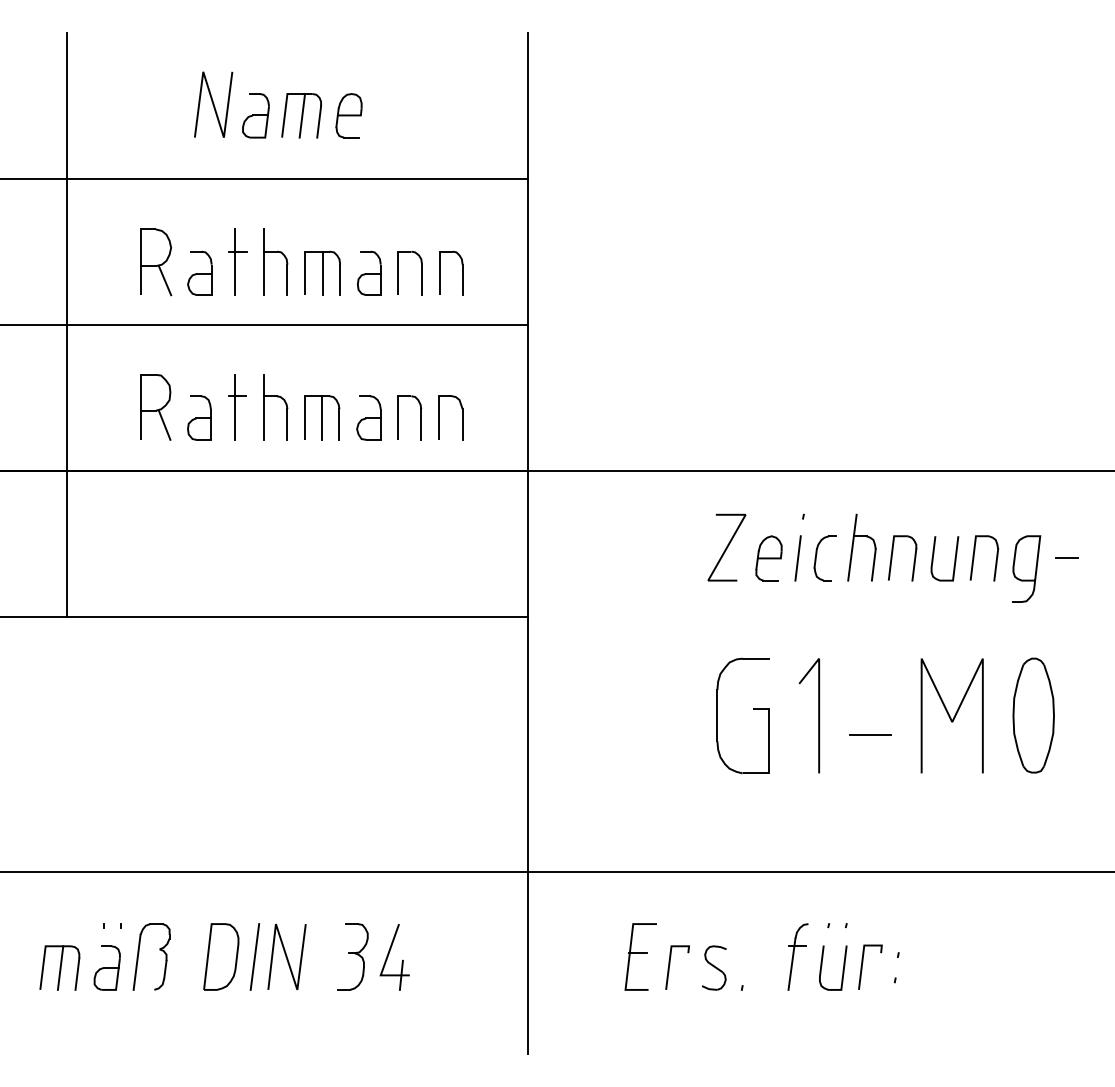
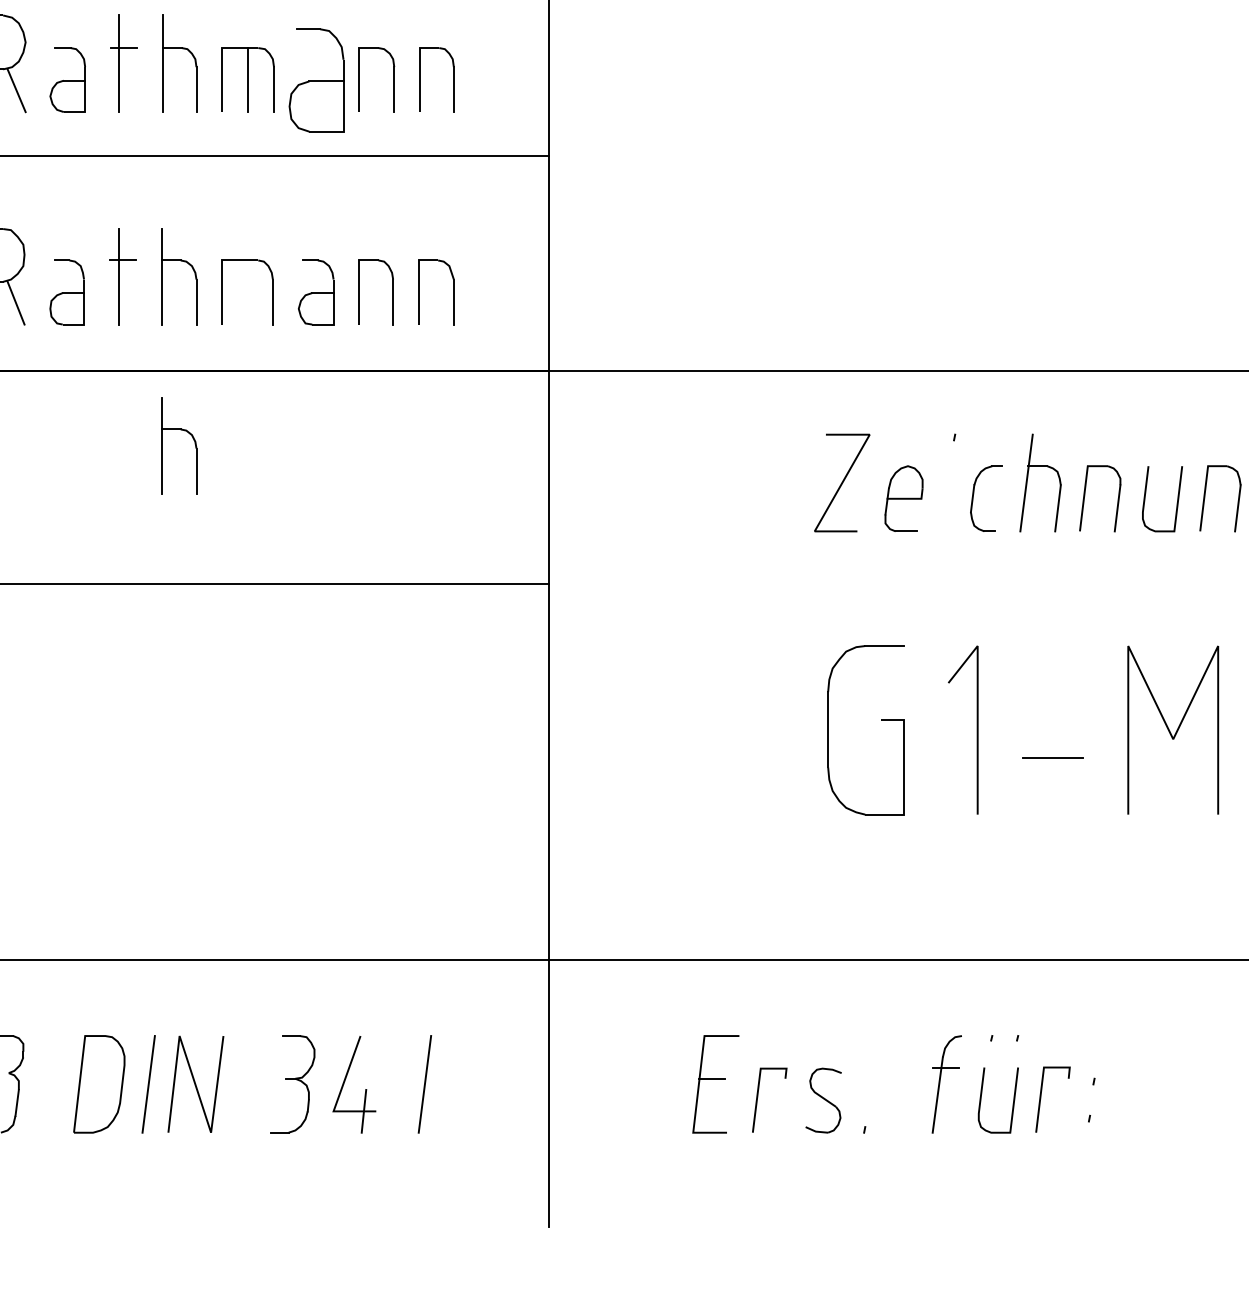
part: (369, 272) -> (317, 78), size x1.6
line: (321, 417) -> (246, 291), removed
part: (277, 512) -> (181, 431), added
line: (797, 558) -> (945, 498), removed
line: (442, 956) -> (424, 1083), added

